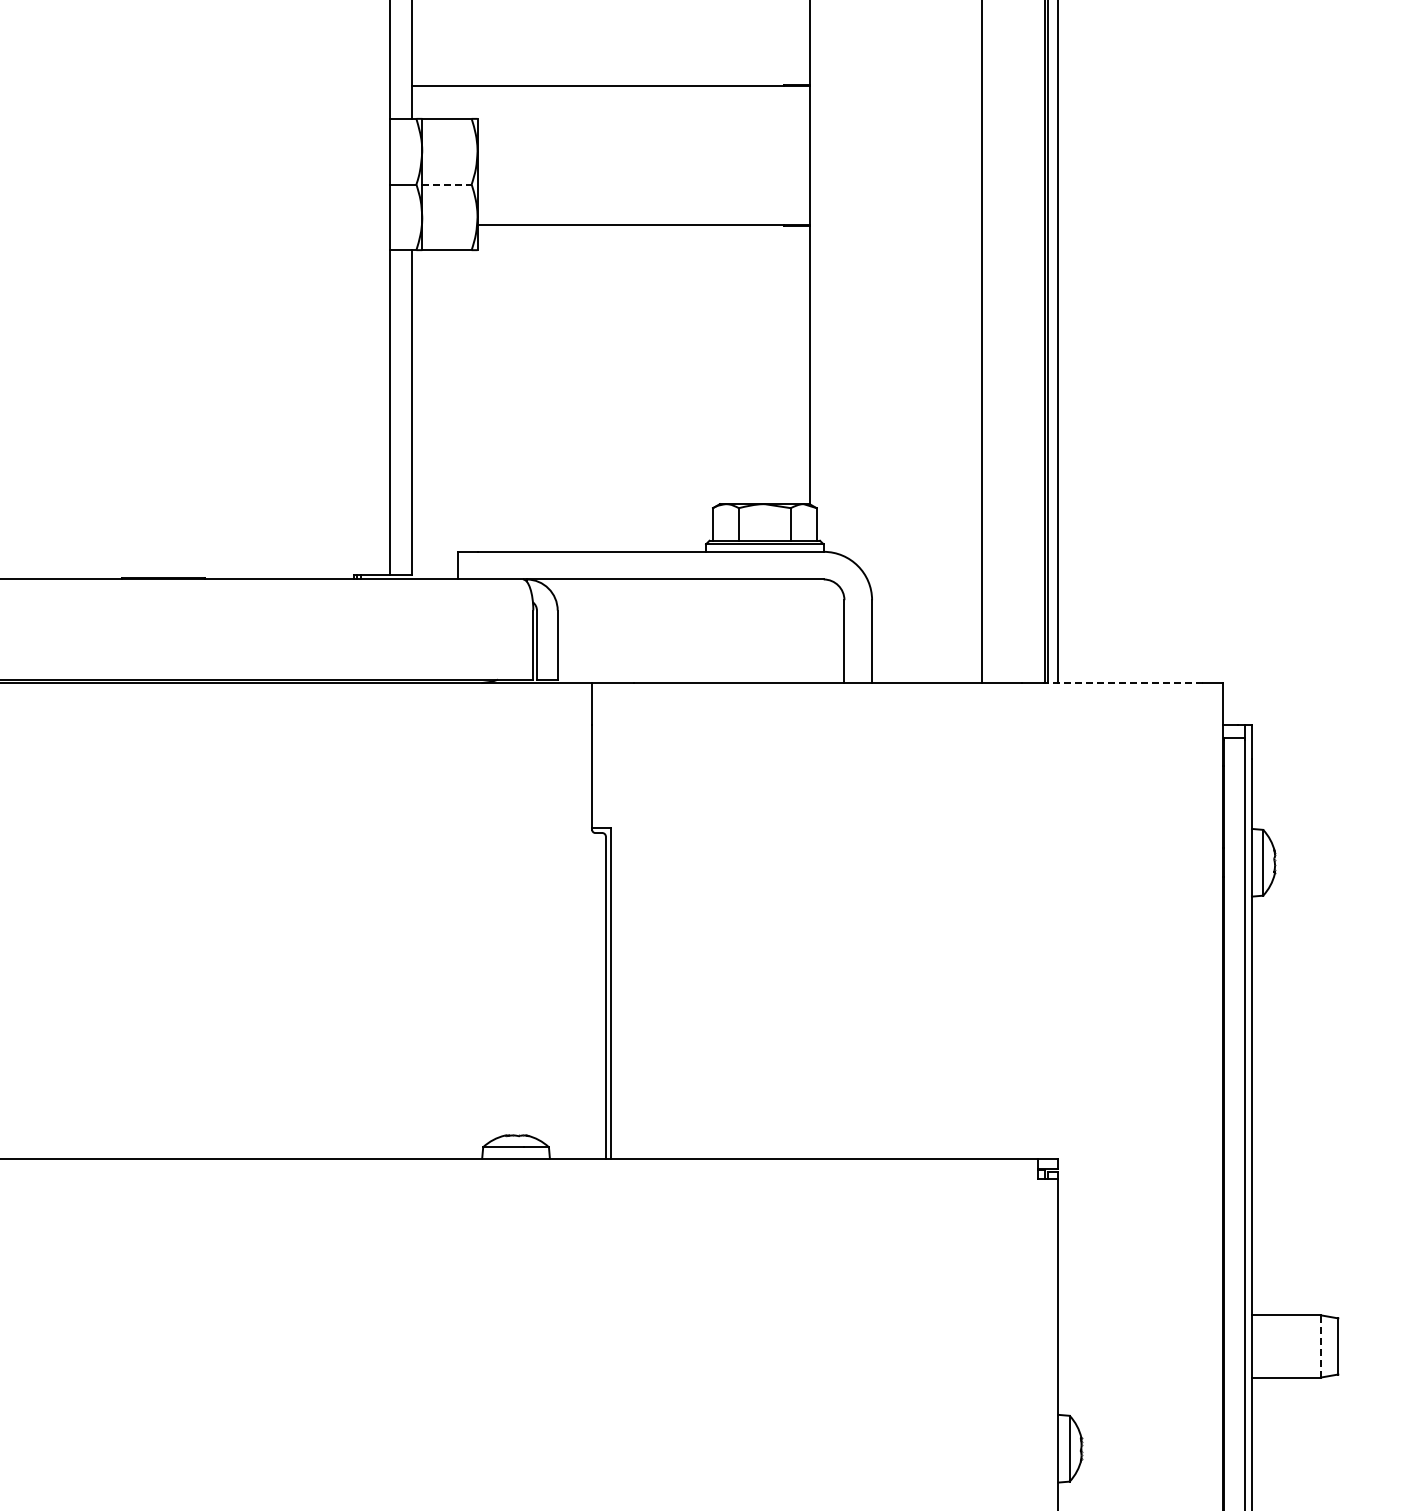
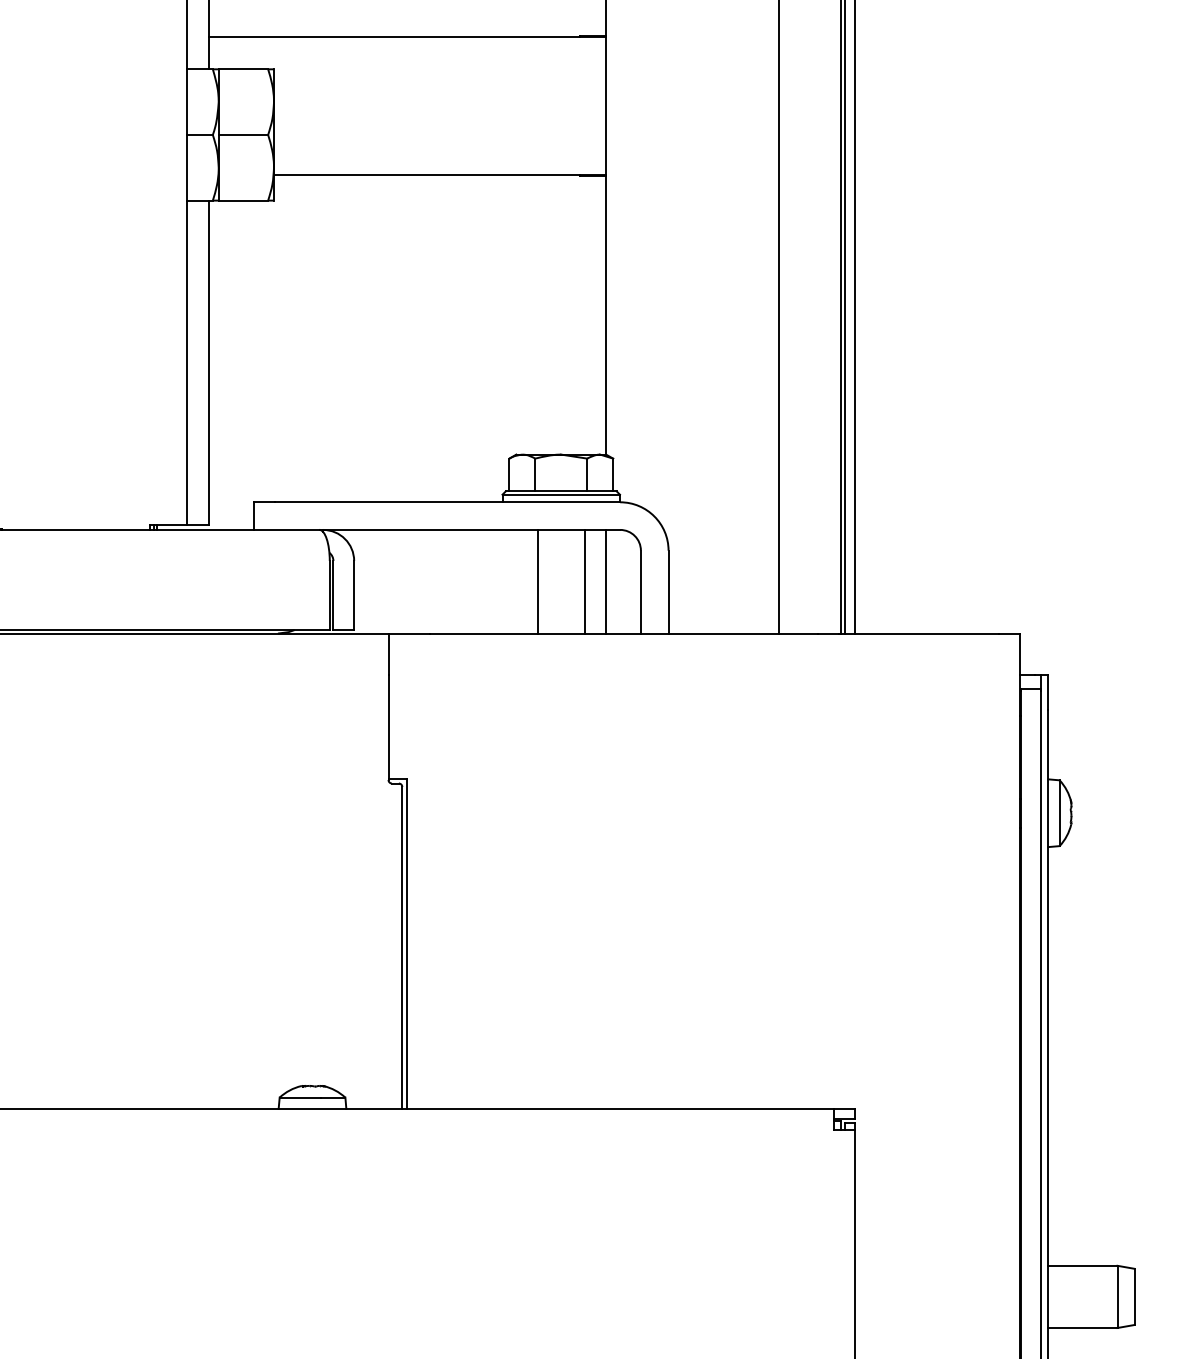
line: (446, 184) -> (242, 134), dashed -> solid
line: (741, 631) -> (537, 581), added
line: (788, 631) -> (584, 581), added
line: (809, 631) -> (605, 581), added
line: (1122, 683) -> (918, 633), dashed -> solid
line: (1321, 1345) -> (1117, 1295), dashed -> solid

